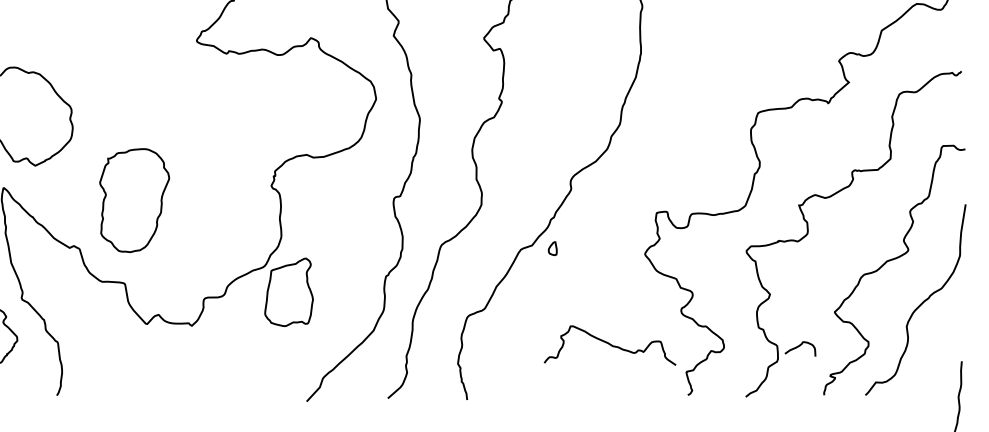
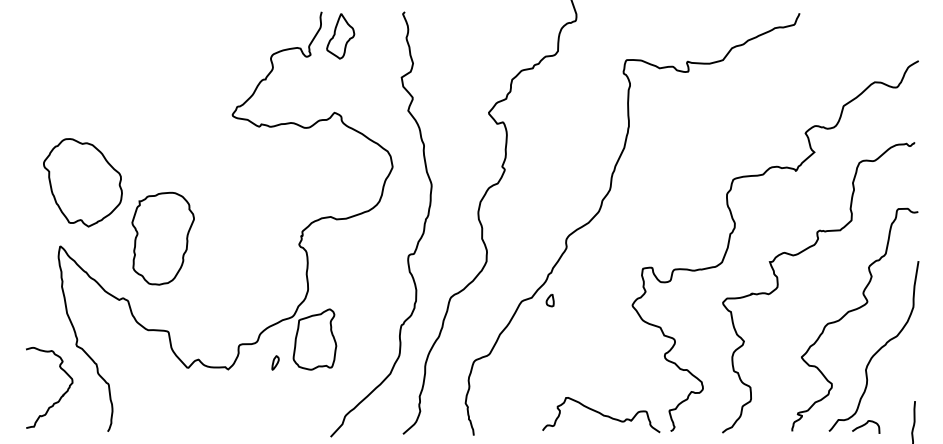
part: (133, 200) -> (162, 238), moved
part: (244, 318) -> (275, 362), added
curve: (610, 346) -> (601, 415), moved
curve: (799, 347) -> (865, 425), moved

